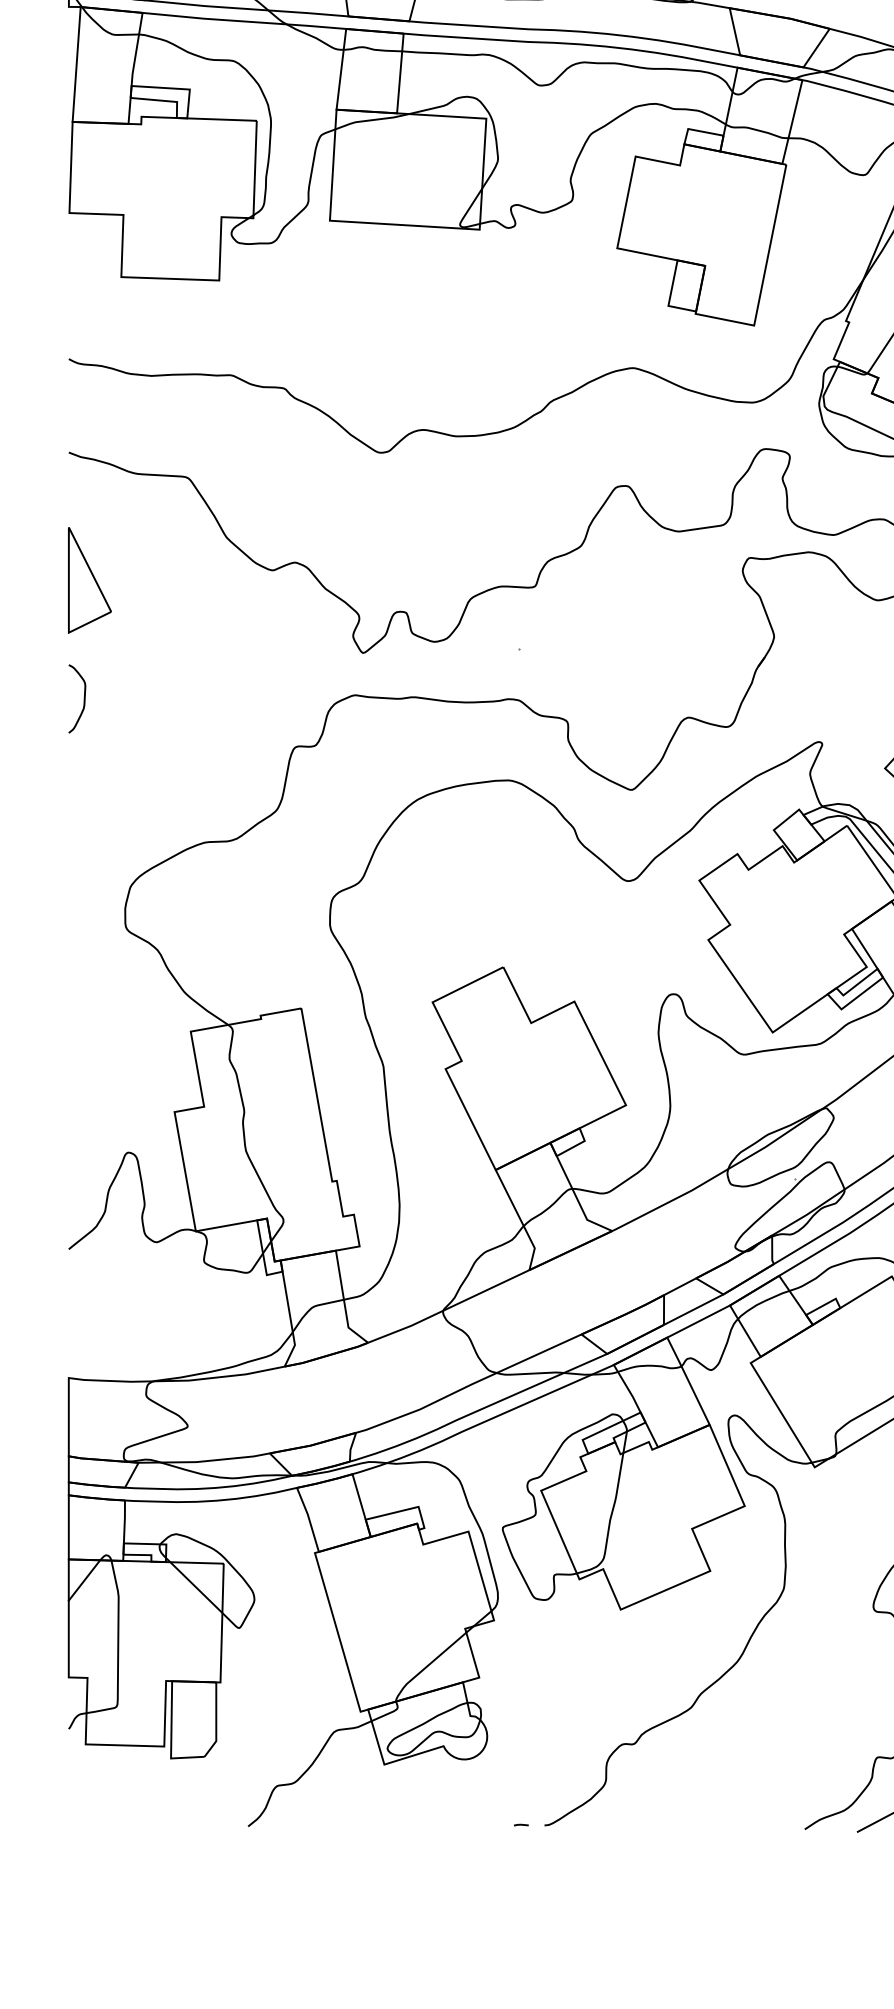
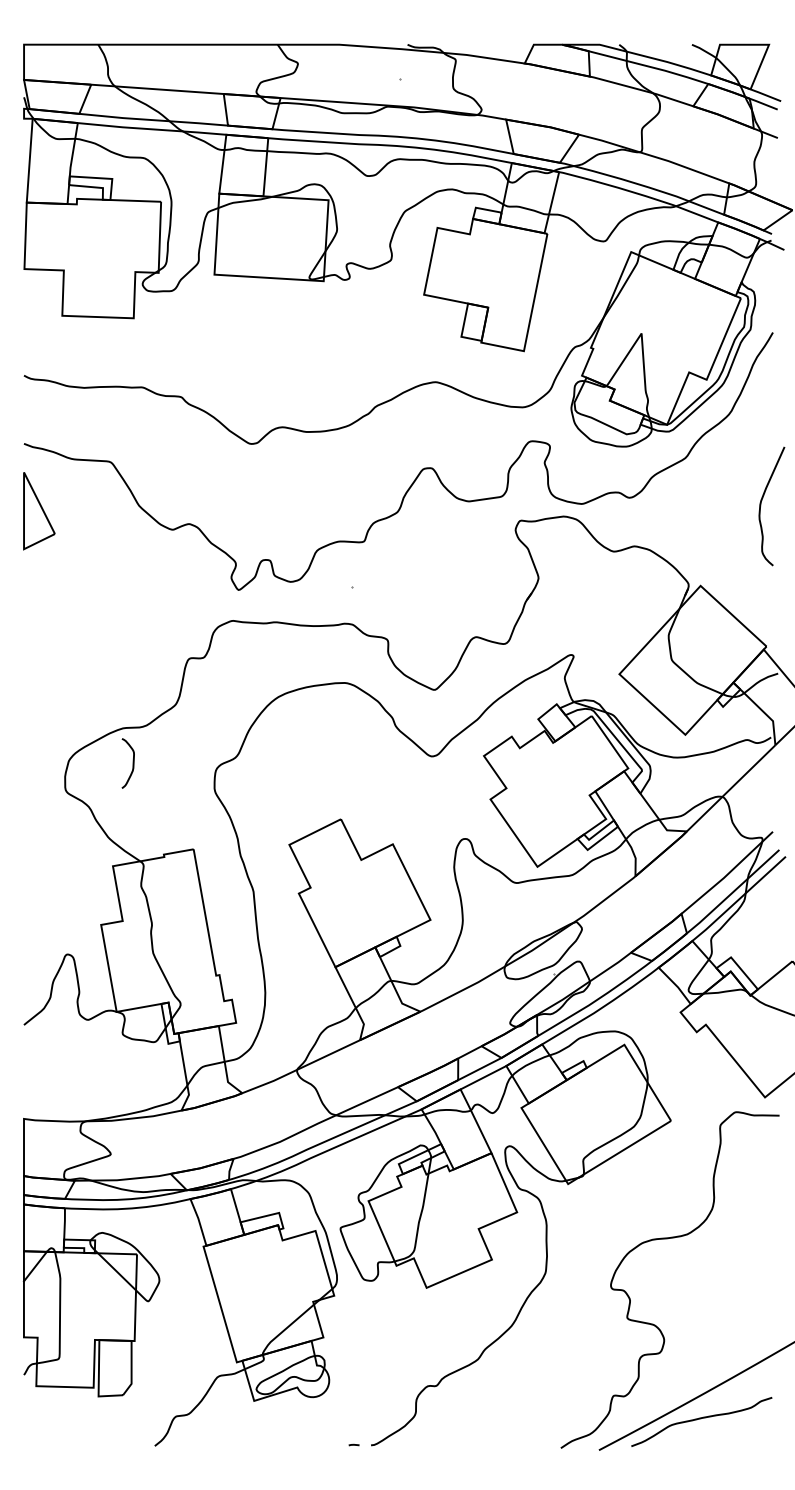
part: (90, 581) -> (39, 511), moved
curve: (83, 698) -> (132, 763), moved

